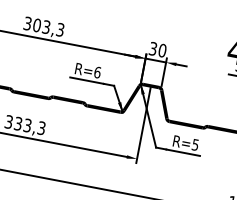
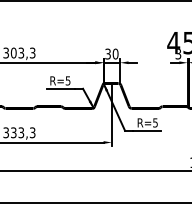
text: (96, 71) -> (67, 80), R=6 -> R=5

